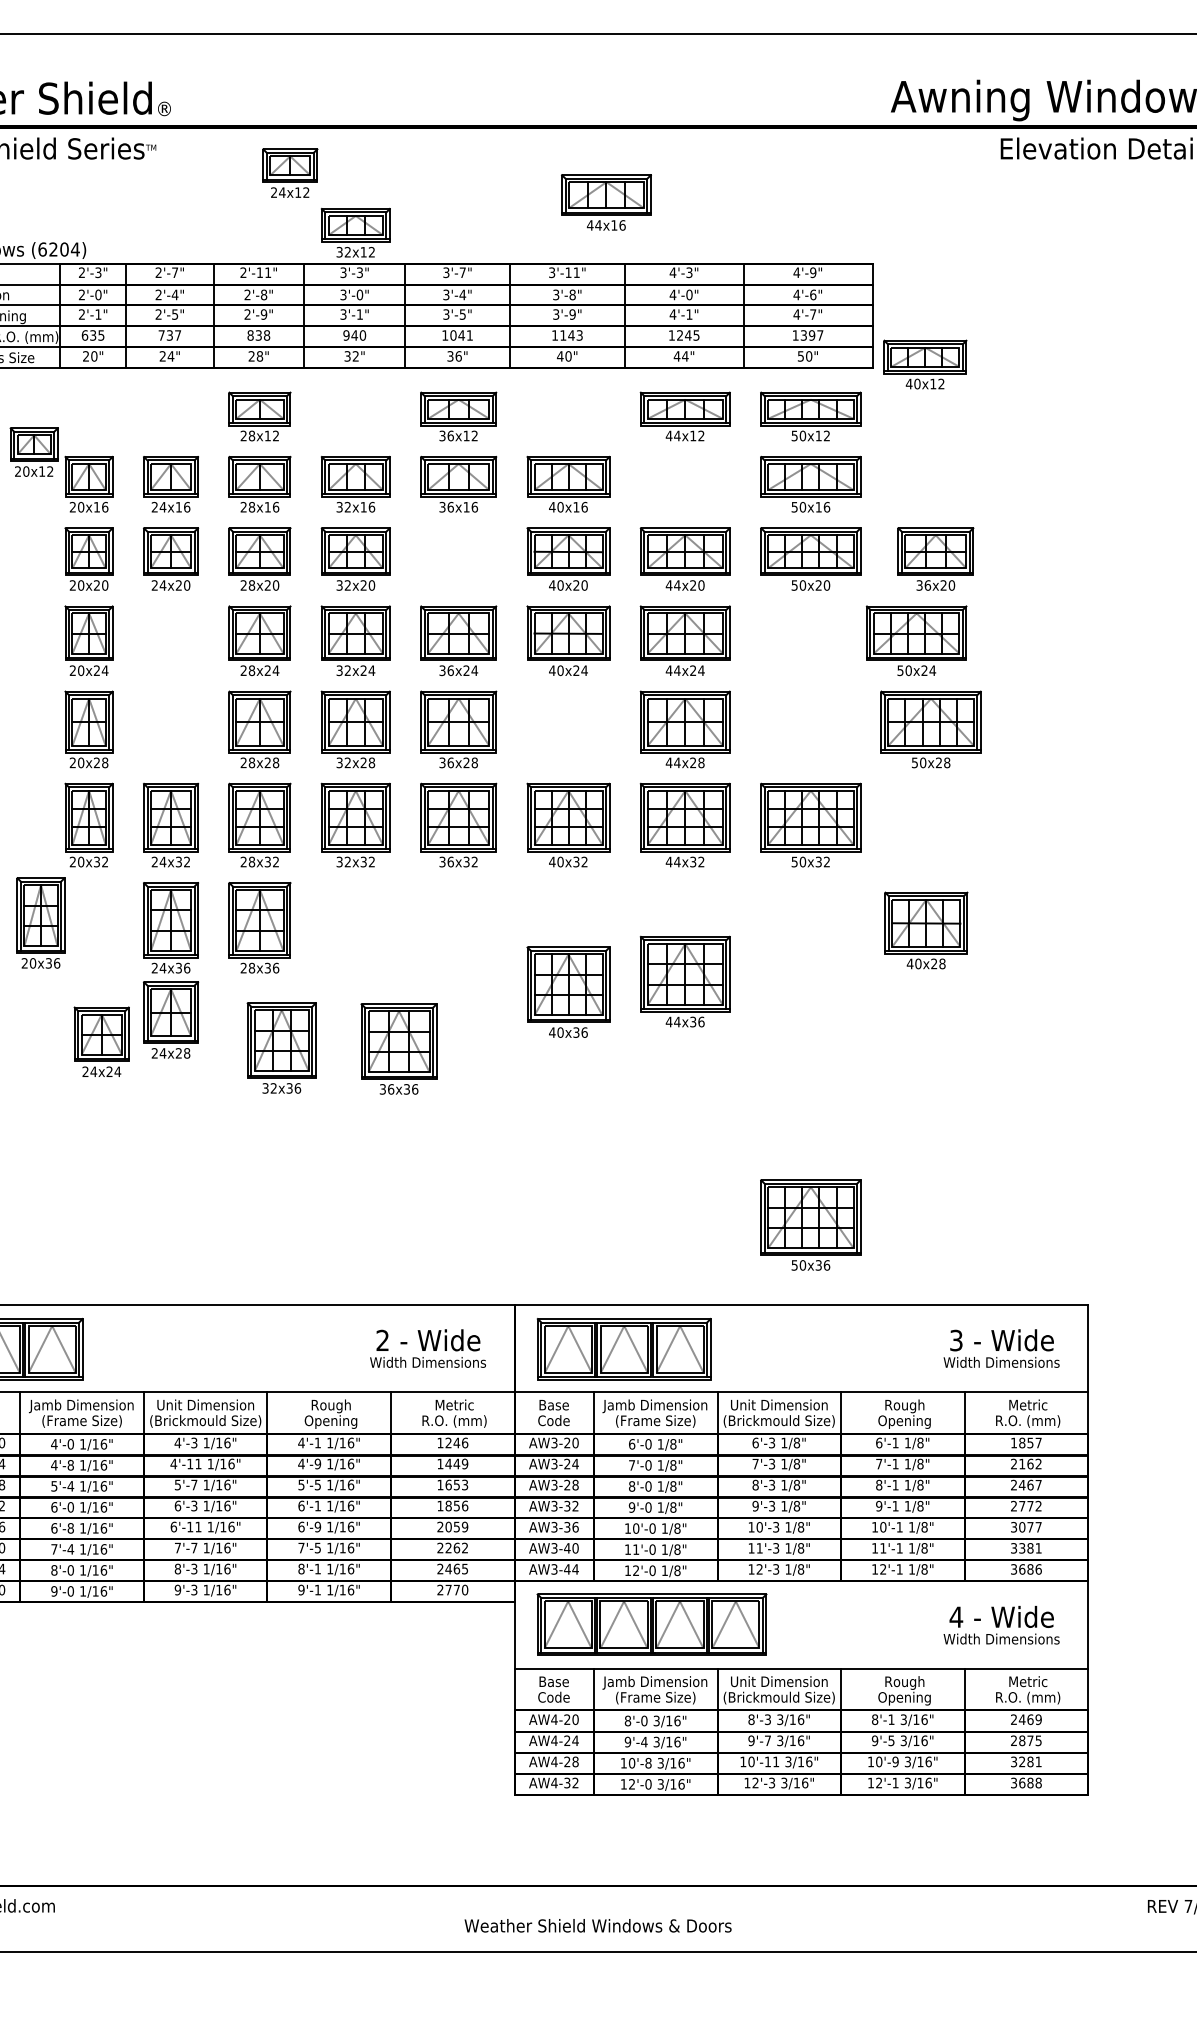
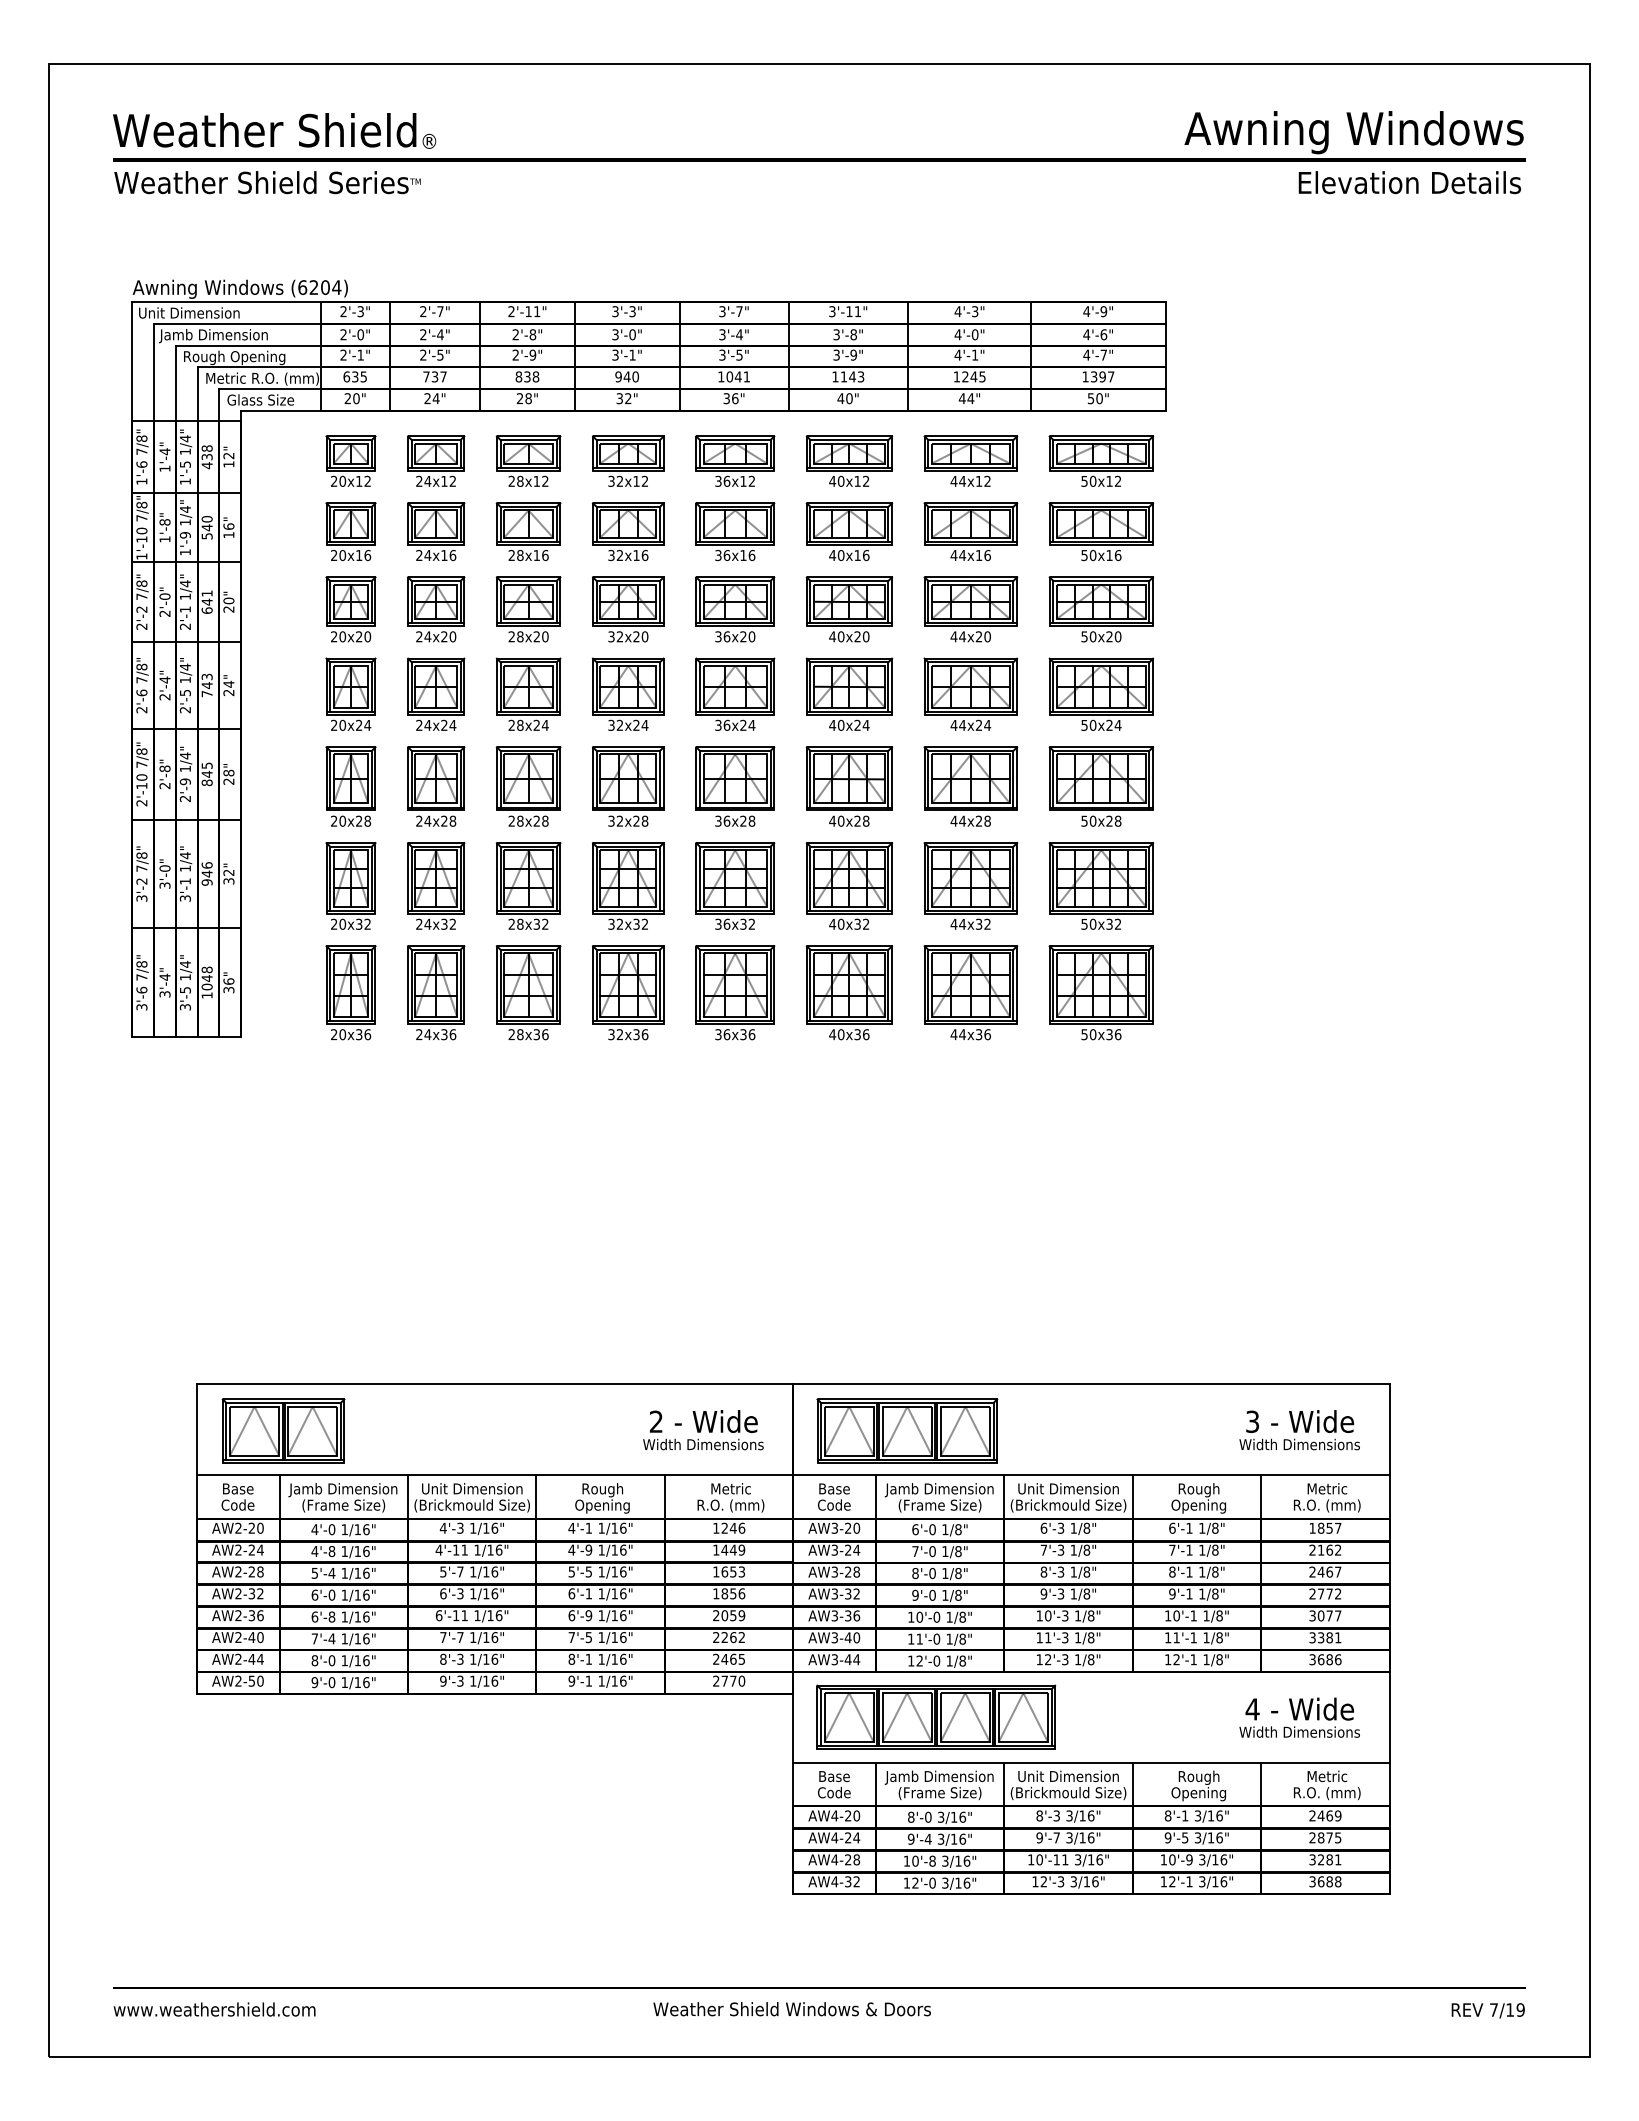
part: (290, 172) -> (436, 460), moved
part: (606, 202) -> (970, 531), moved
part: (355, 232) -> (627, 460), moved
part: (925, 363) -> (849, 460), moved
part: (33, 451) -> (350, 460), moved
part: (936, 559) -> (735, 609), moved
part: (916, 640) -> (1101, 693), moved
part: (931, 729) -> (1101, 786), moved
part: (40, 922) -> (350, 992), moved
part: (926, 930) -> (849, 786), moved
part: (684, 981) -> (970, 992), moved
part: (568, 992) -> (849, 992), moved
part: (171, 1019) -> (436, 786), moved
part: (102, 1041) -> (436, 693), moved
part: (281, 1047) -> (628, 992), moved
part: (399, 1048) -> (735, 992), moved
part: (810, 1224) -> (1101, 992), moved
text: (597, 1926) -> (791, 2009), moved

